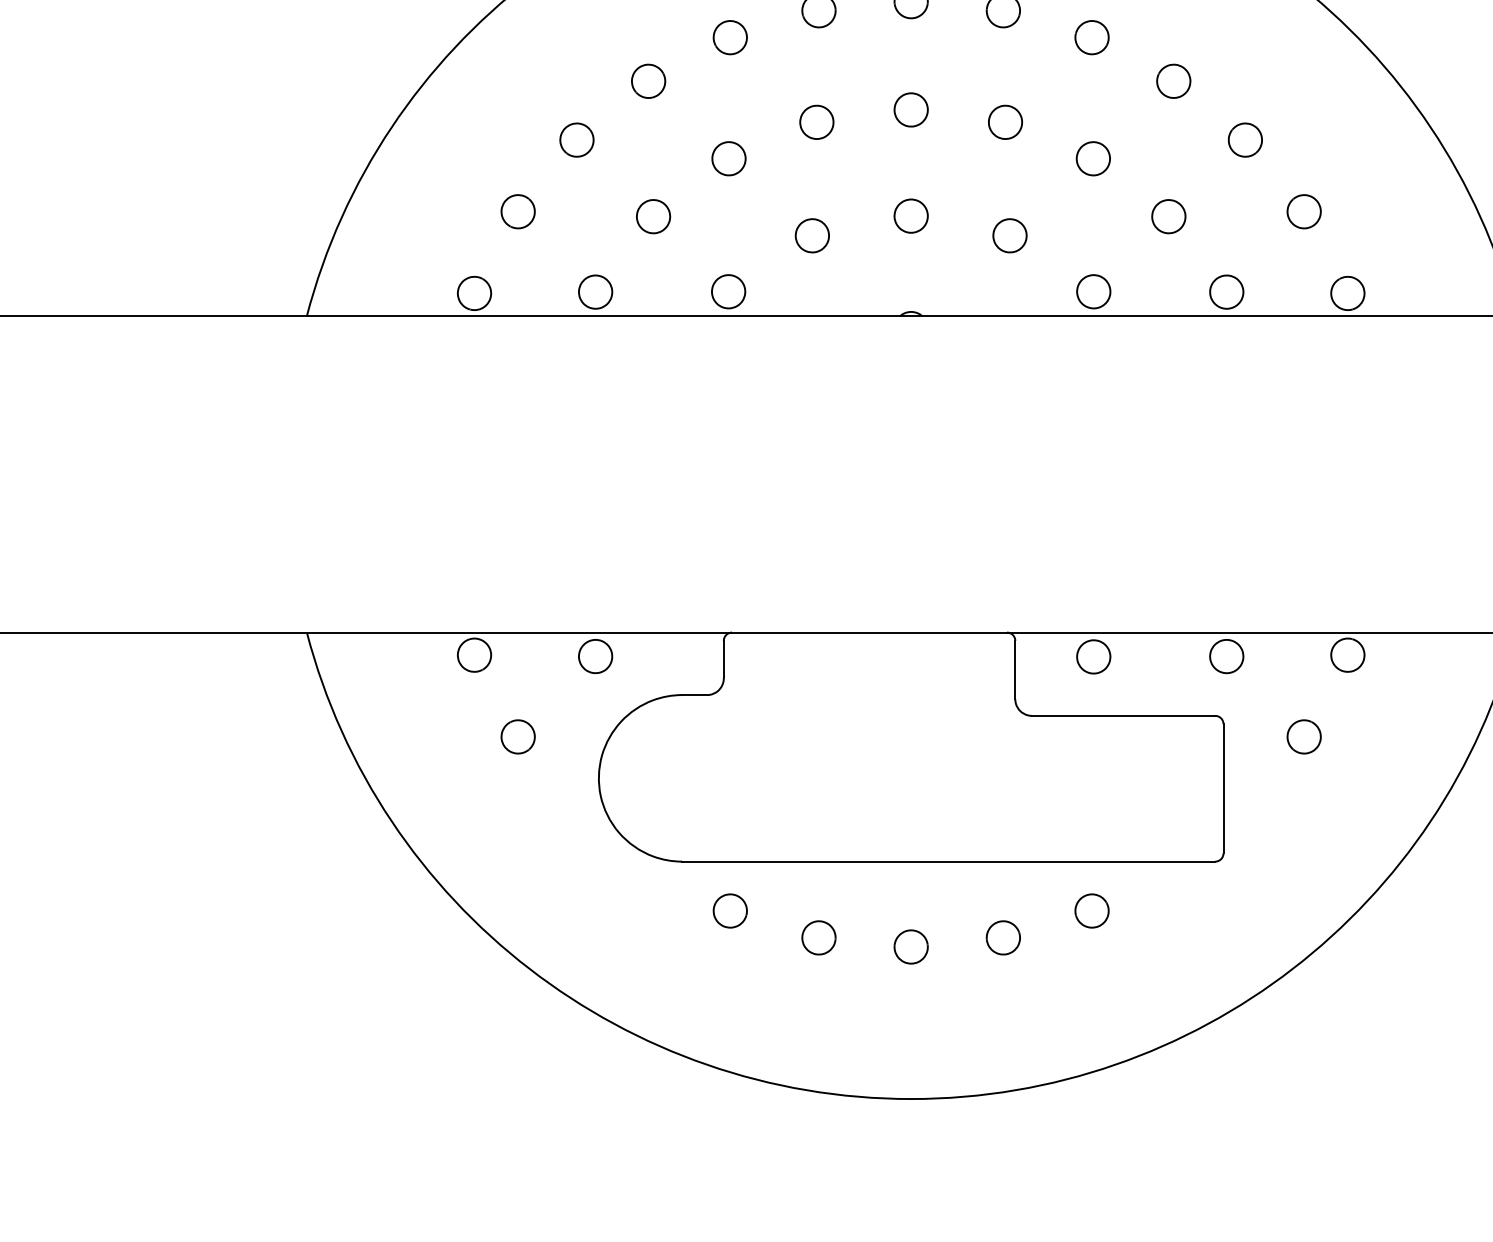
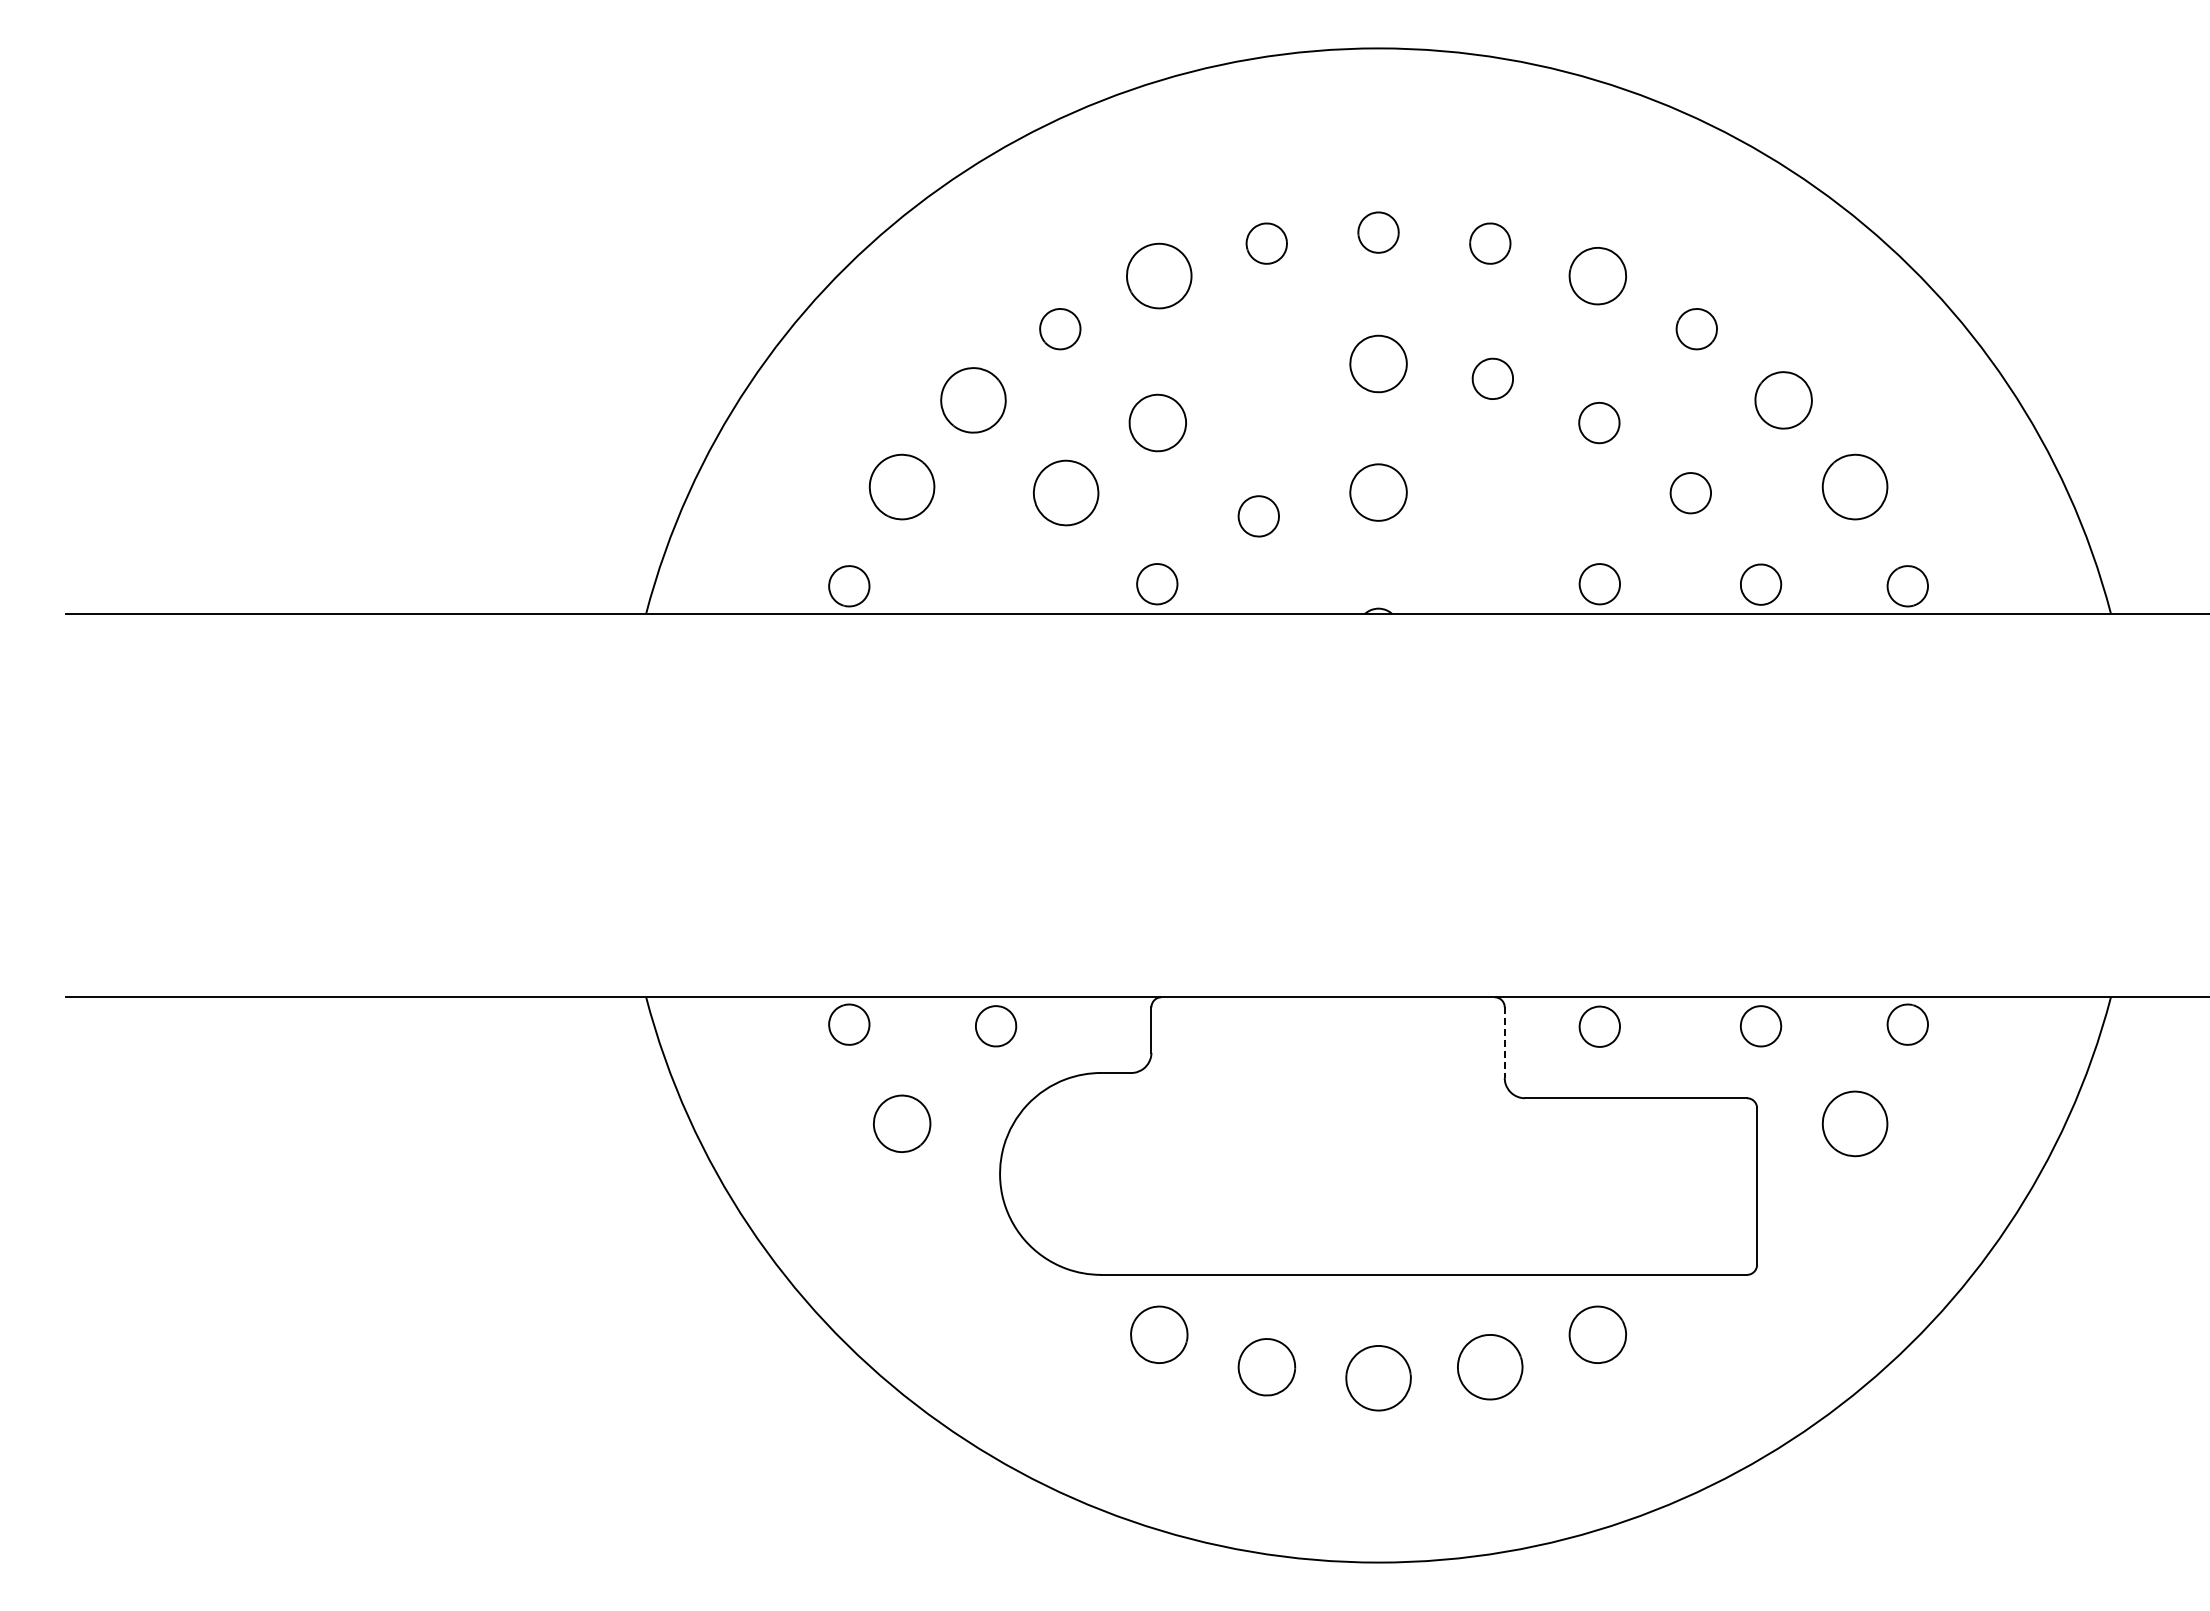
part: (730, 37) -> (1159, 276), size x1.6
part: (1091, 37) -> (1597, 276), size x1.4
part: (911, 109) -> (1378, 363), size x1.4
part: (817, 122) -> (1264, 378), removed
part: (576, 140) -> (973, 400), size x1.6
part: (1245, 140) -> (1783, 400), size x1.4
part: (728, 158) -> (1157, 422), size x1.4
part: (518, 211) -> (902, 487), size x1.6
part: (1303, 211) -> (1854, 487), size x1.6
part: (653, 216) -> (1066, 493), size x1.6
part: (911, 216) -> (1378, 492), size x1.4
part: (1010, 235) -> (1498, 516), removed
part: (595, 292) -> (996, 584), removed
line: (1015, 670) -> (1504, 1043), solid -> dashed
part: (518, 736) -> (902, 1123), size x1.4
part: (1303, 736) -> (1854, 1123), size x1.6
part: (730, 910) -> (1159, 1334), size x1.4
part: (1091, 910) -> (1597, 1334), size x1.4
part: (818, 938) -> (1266, 1367), size x1.4
part: (1003, 938) -> (1490, 1367), size x1.6
part: (911, 947) -> (1378, 1378), size x1.6

